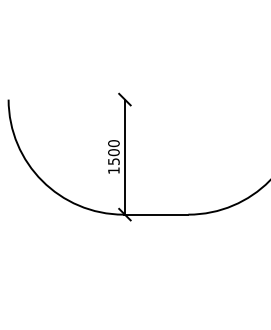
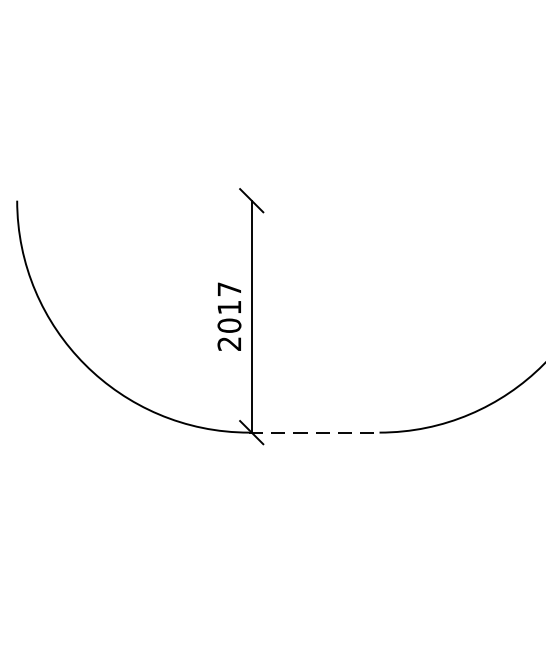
text: (113, 157) -> (228, 317), 1500 -> 2017
line: (156, 214) -> (315, 432), solid -> dashed

